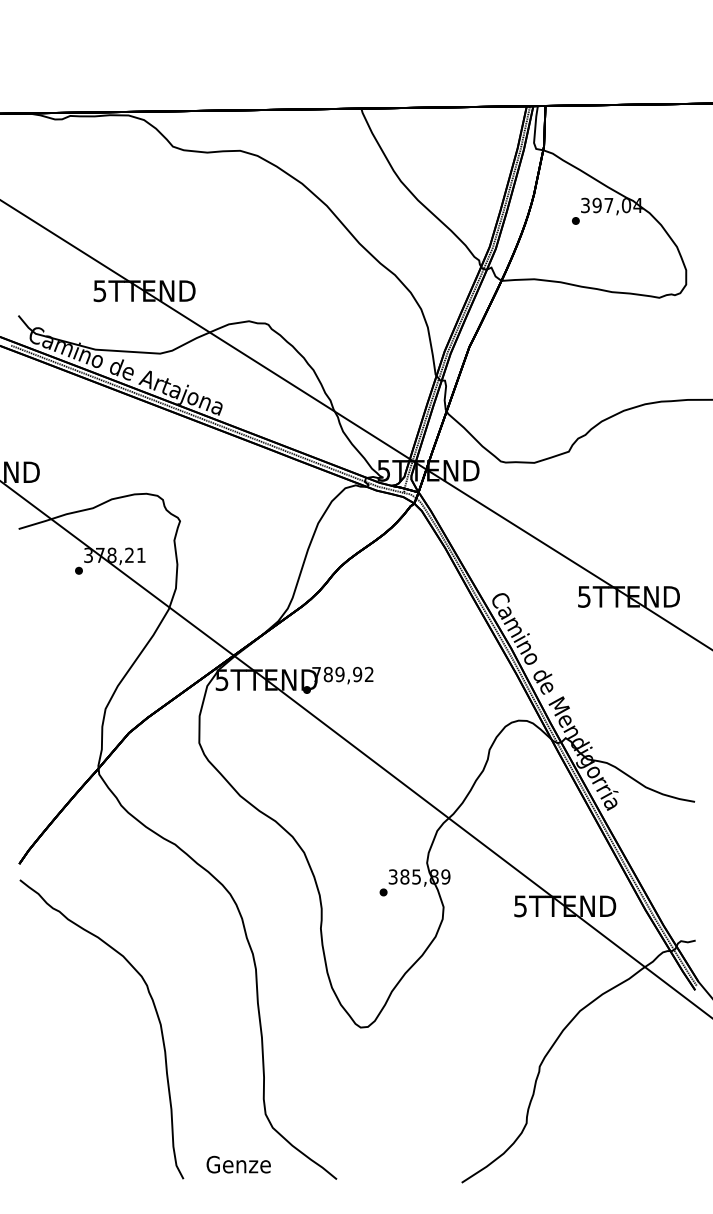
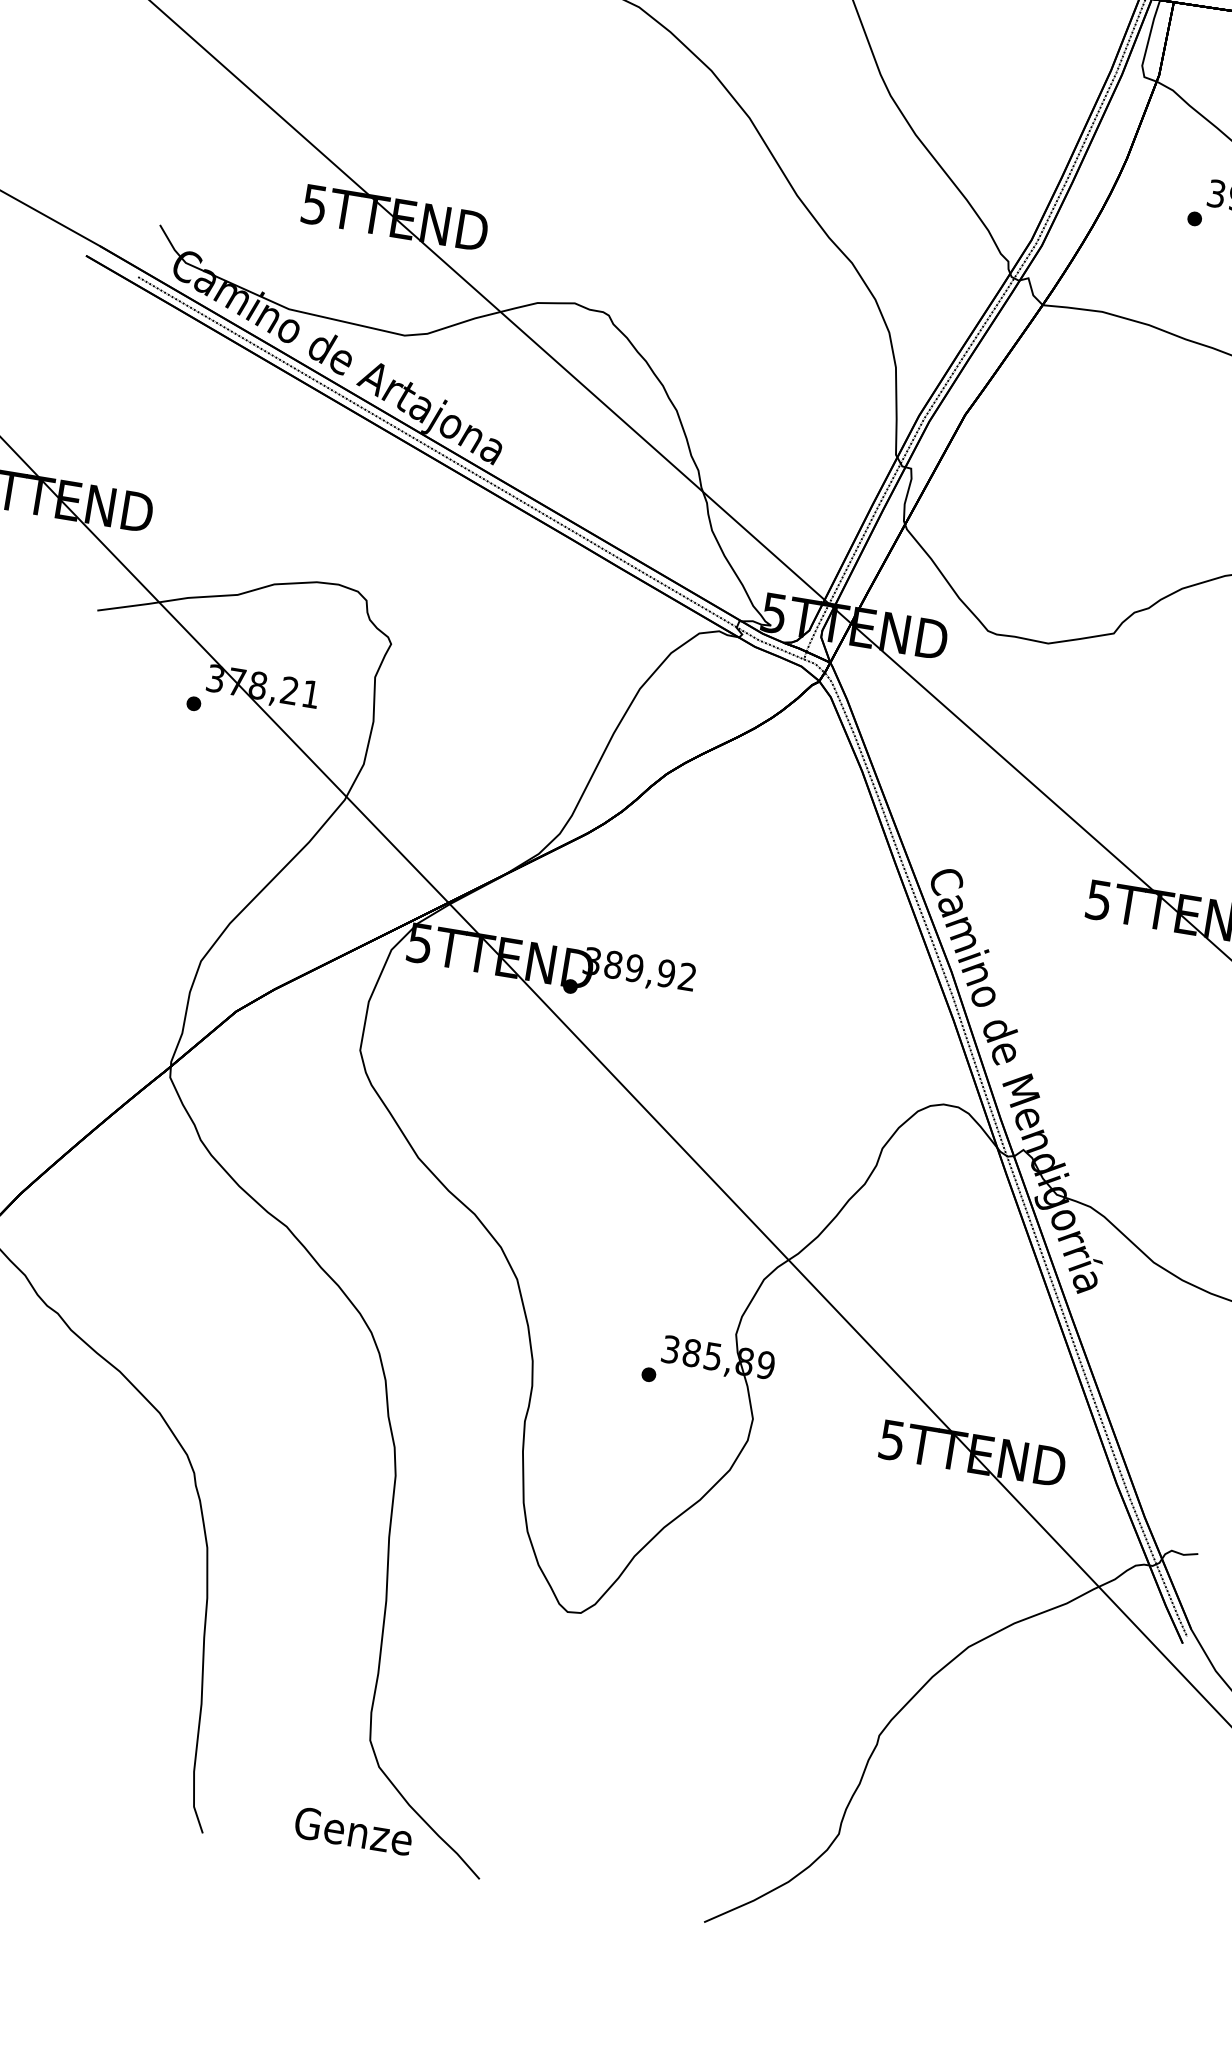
text: (316, 674) -> (592, 961), 789,92 -> 389,92
text: (238, 1164) -> (353, 1830), moved

